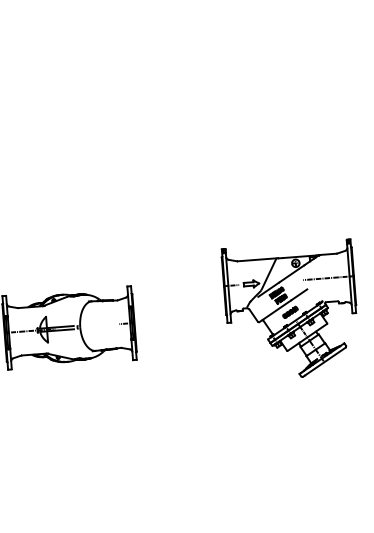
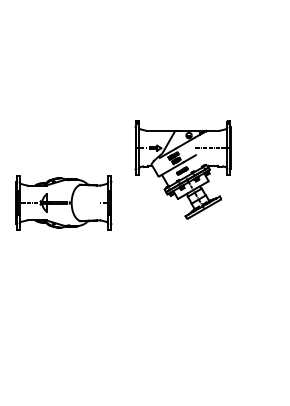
part: (290, 310) -> (182, 169), moved

